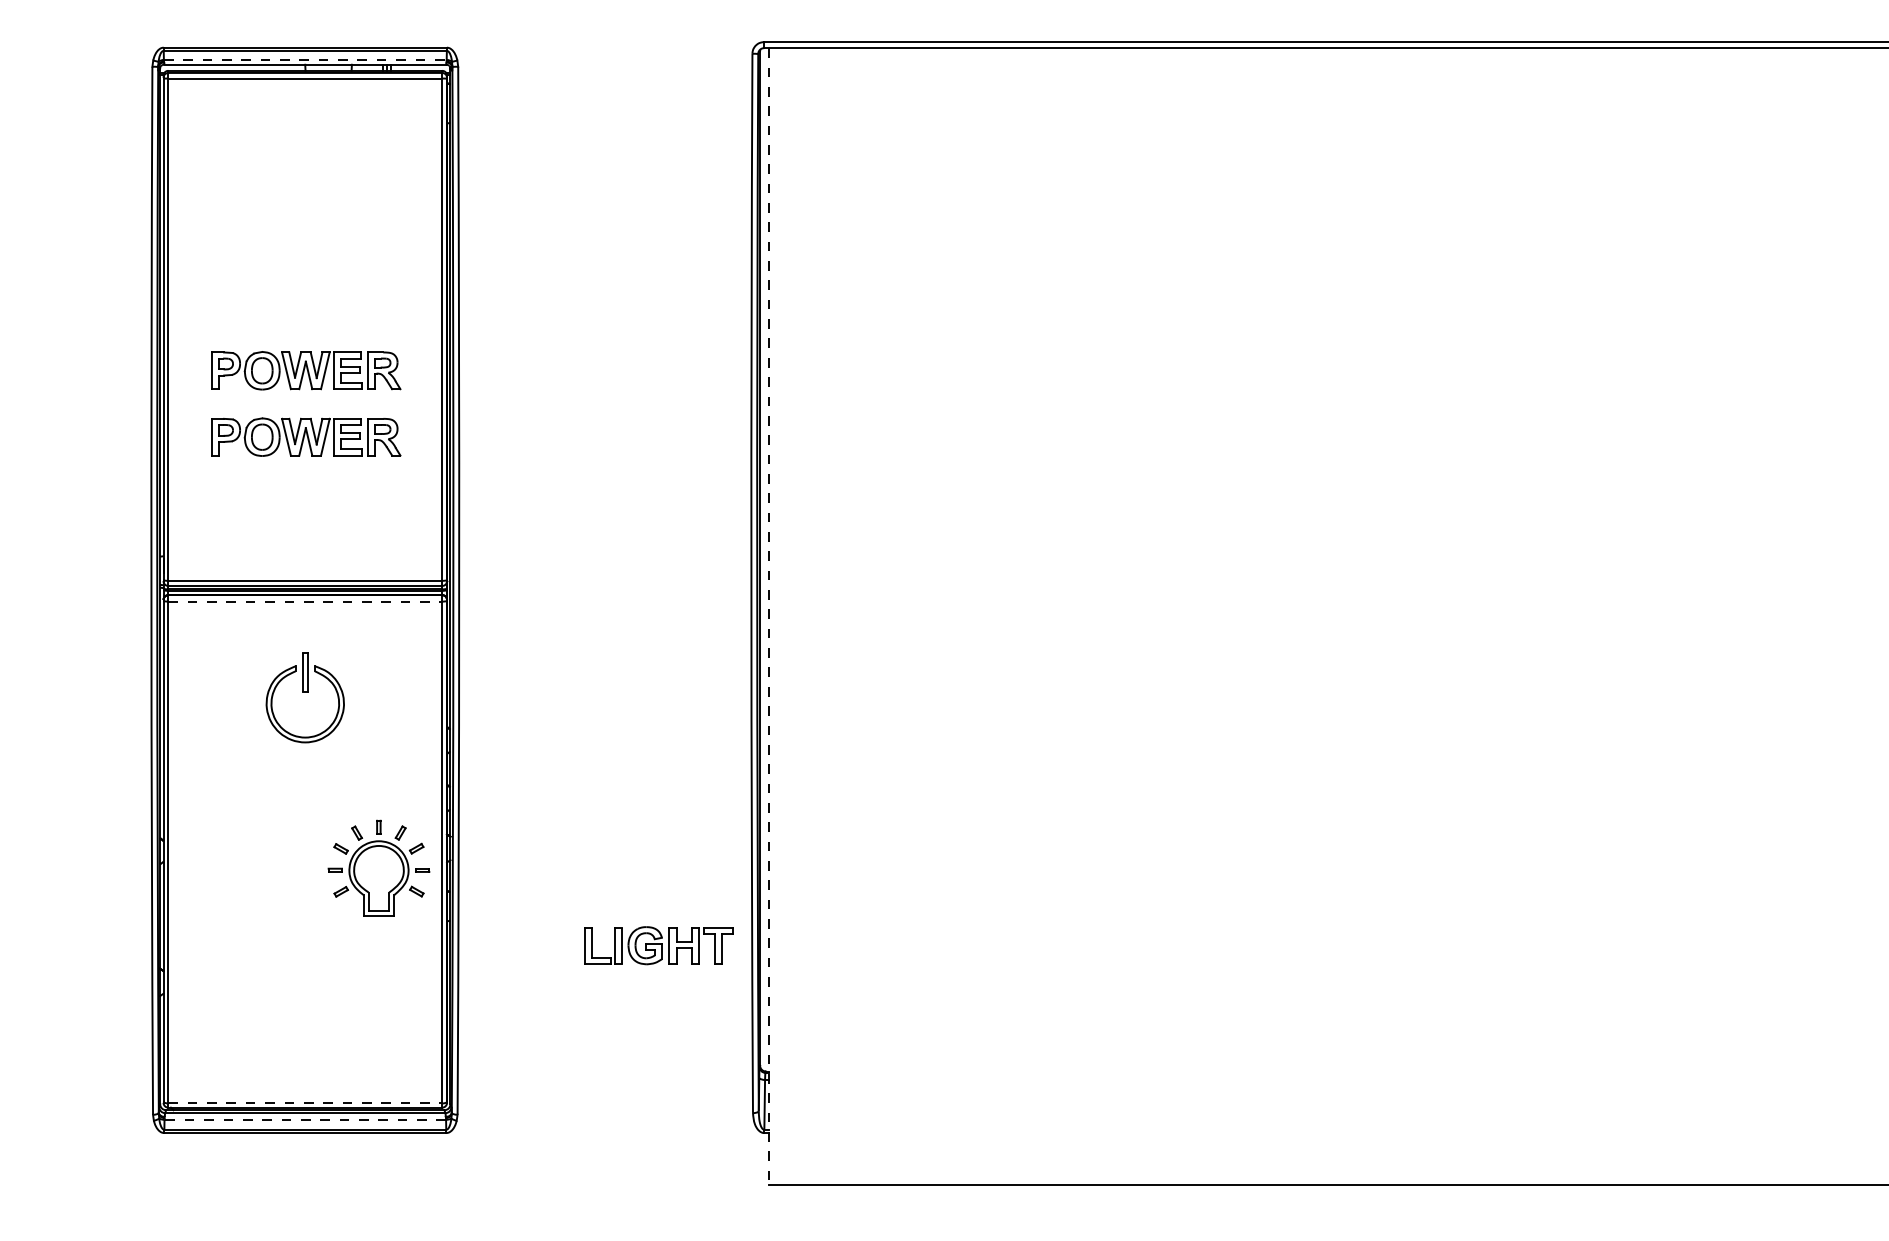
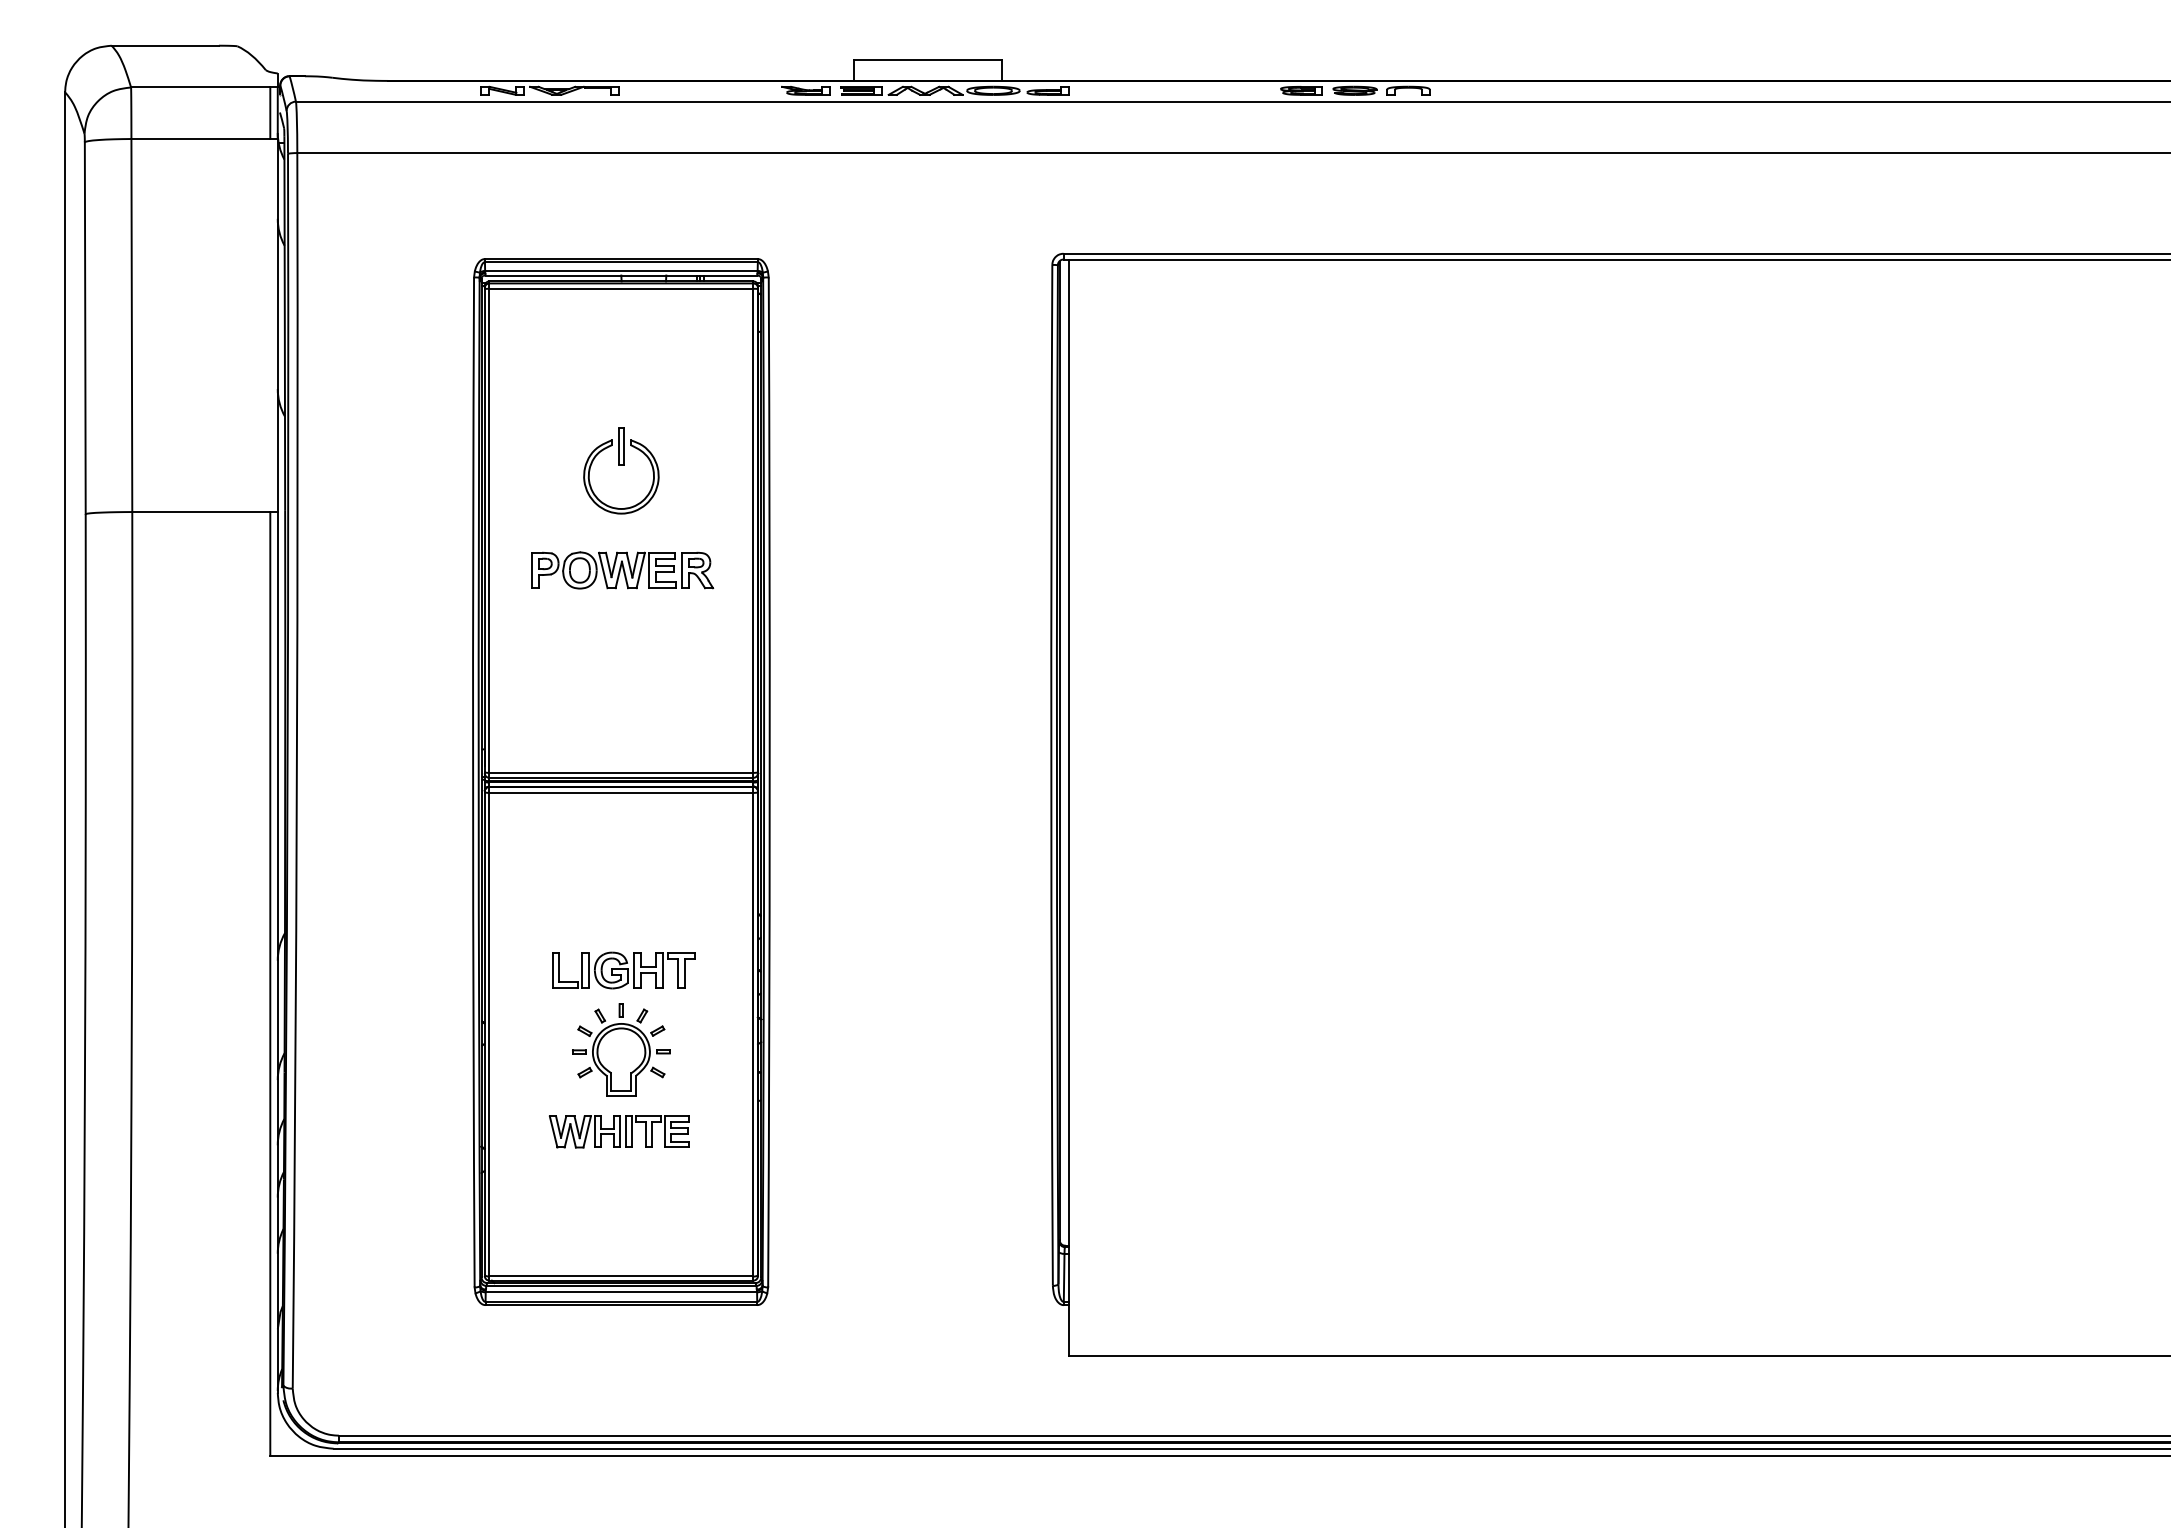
line: (305, 59) -> (621, 270), dashed -> solid
part: (306, 437) -> (622, 634), removed
line: (305, 601) -> (621, 792), dashed -> solid
line: (769, 616) -> (1068, 807), dashed -> solid
part: (305, 697) -> (621, 470), moved
part: (379, 867) -> (621, 1049), moved
part: (658, 945) -> (623, 970), moved
part: (302, 952) -> (618, 1131), added
line: (305, 1103) -> (621, 1276), dashed -> solid
line: (305, 1119) -> (621, 1292), dashed -> solid

